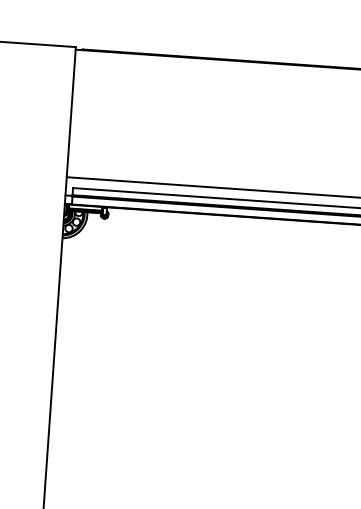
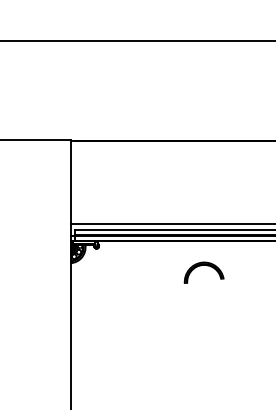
part: (264, 257) -> (201, 266), added

